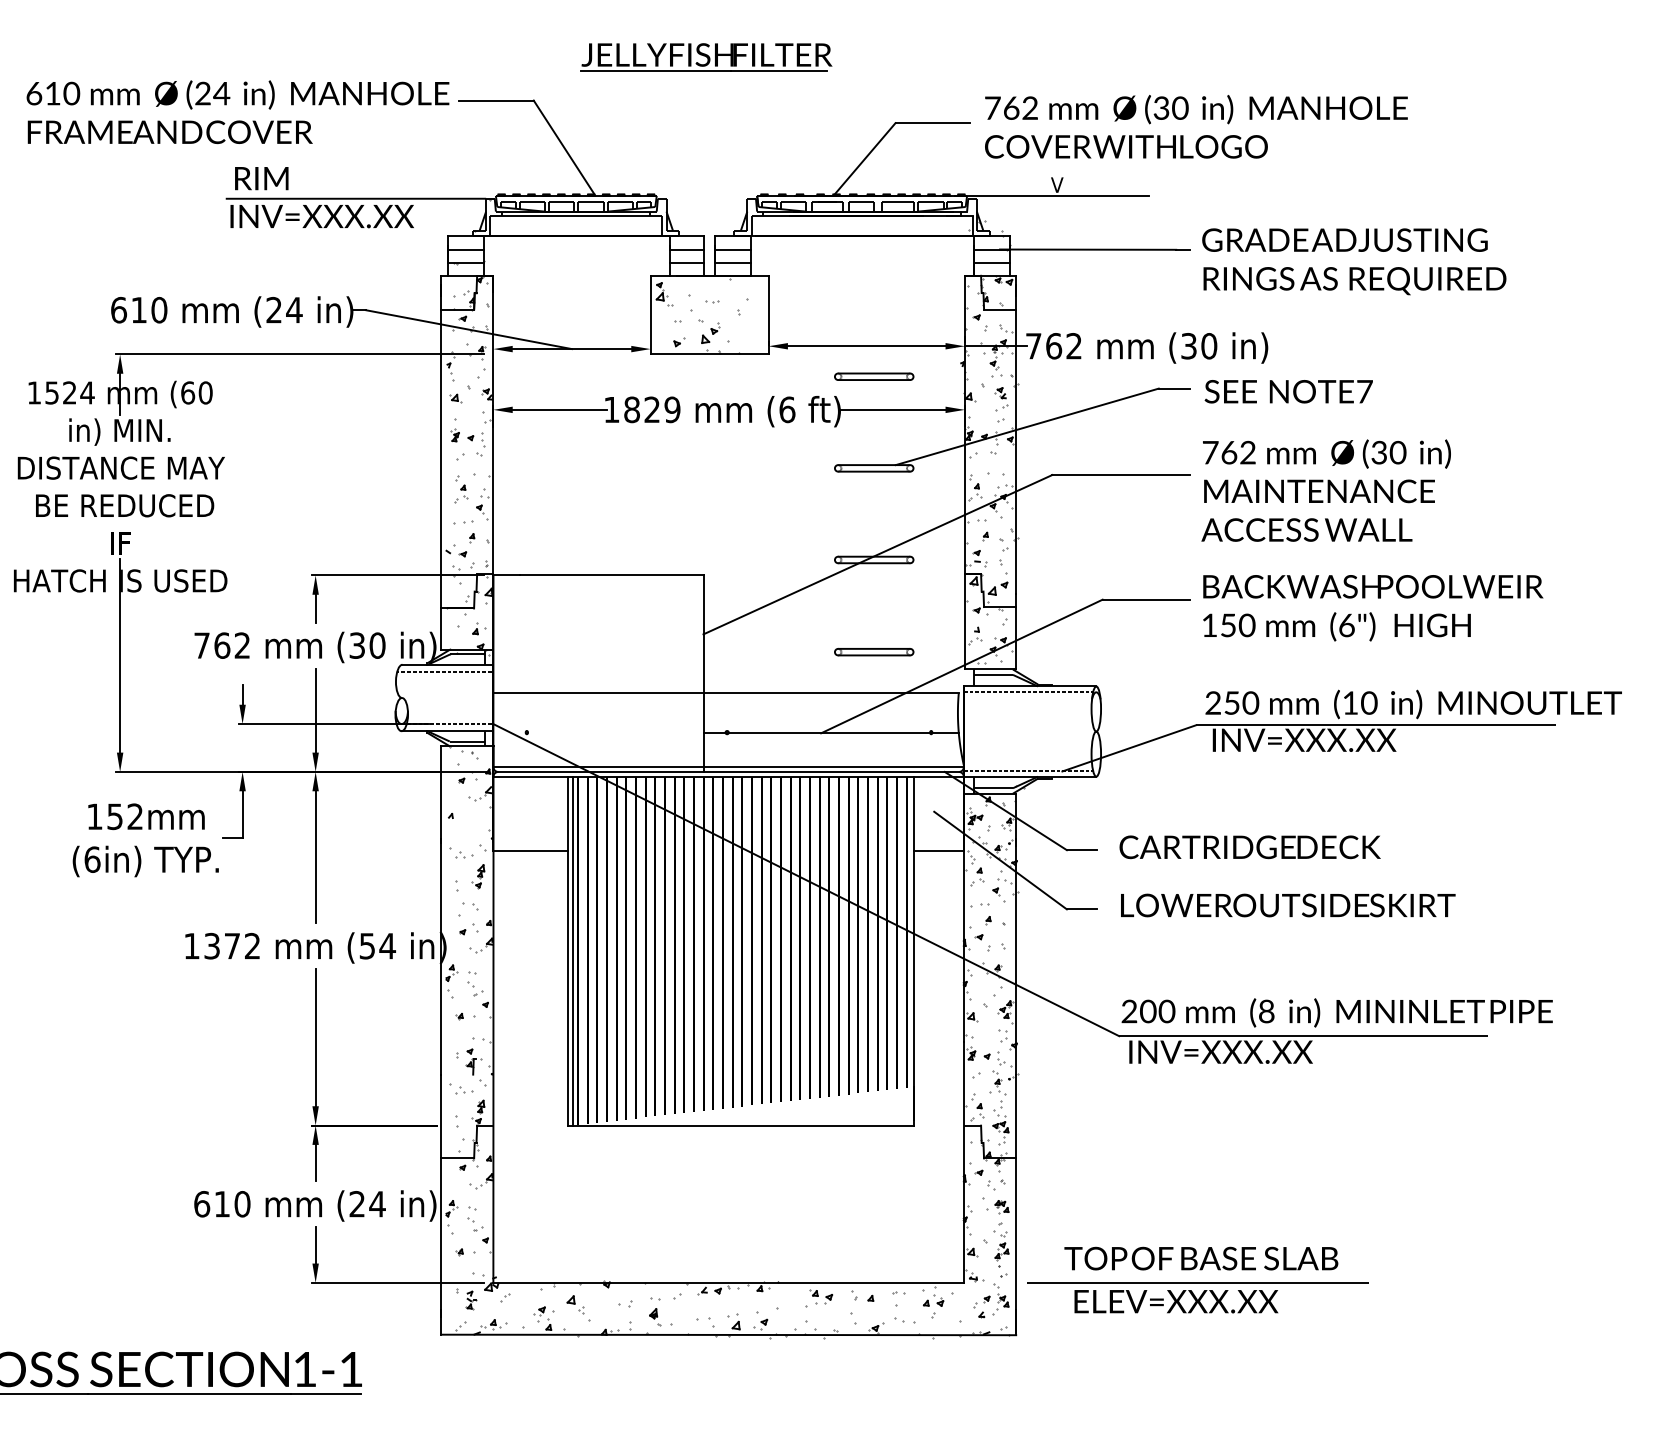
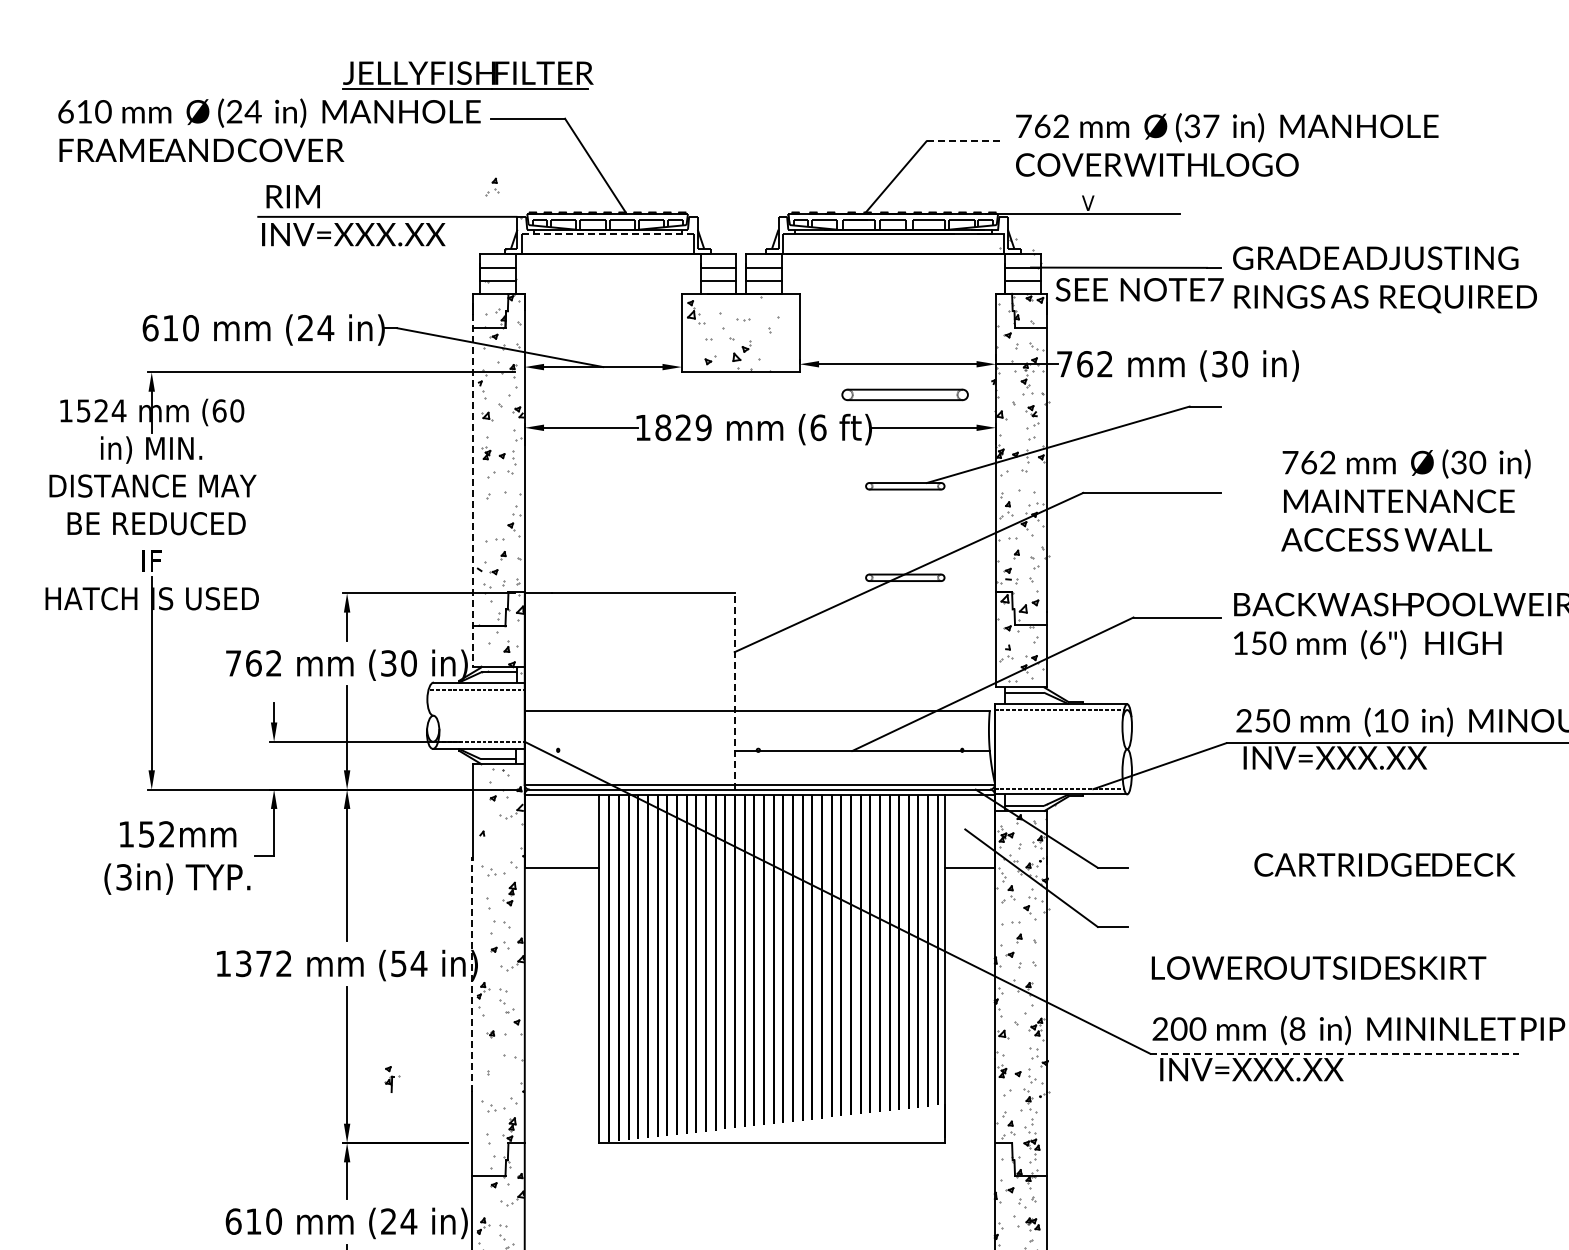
part: (706, 57) -> (467, 75), moved
text: (1180, 107) -> (1211, 125), (30 -> (37
line: (933, 123) -> (964, 141), solid -> dashed
line: (576, 216) -> (607, 234), solid -> dashed
part: (874, 376) -> (905, 394), size x1.6
text: (1288, 391) -> (1139, 289), moved
line: (441, 467) -> (472, 485), solid -> dashed
text: (1325, 490) -> (1405, 500), moved
part: (461, 493) -> (492, 186), moved
part: (874, 651) -> (905, 669), removed
line: (703, 673) -> (734, 691), solid -> dashed
text: (1249, 847) -> (1384, 865), moved
text: (92, 859) -> (124, 877), (6in) -> (3in)
text: (1288, 905) -> (1319, 968), moved
line: (573, 950) -> (604, 968), removed
line: (441, 956) -> (472, 974), solid -> dashed
line: (1303, 1036) -> (1334, 1054), solid -> dashed
part: (473, 1061) -> (391, 1078), moved

